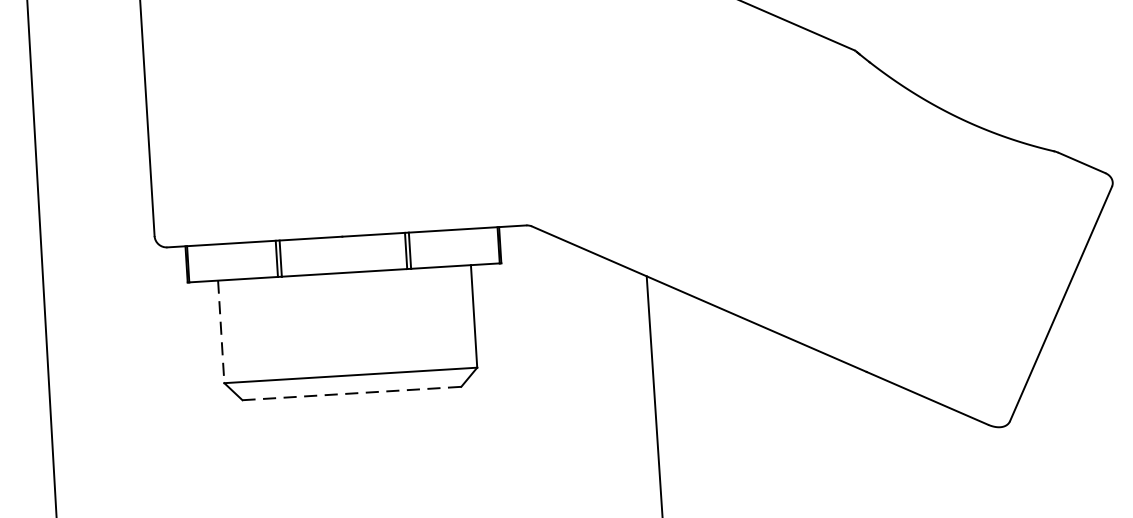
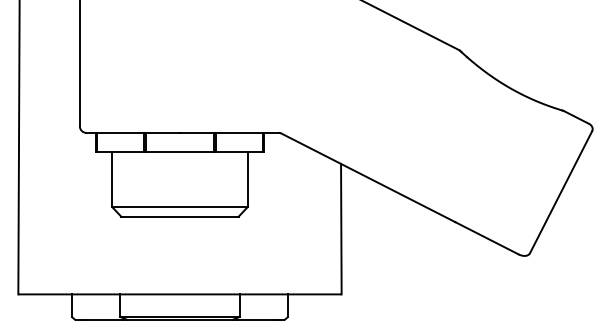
line: (221, 333) -> (112, 180), dashed -> solid
line: (350, 392) -> (179, 216), dashed -> solid

